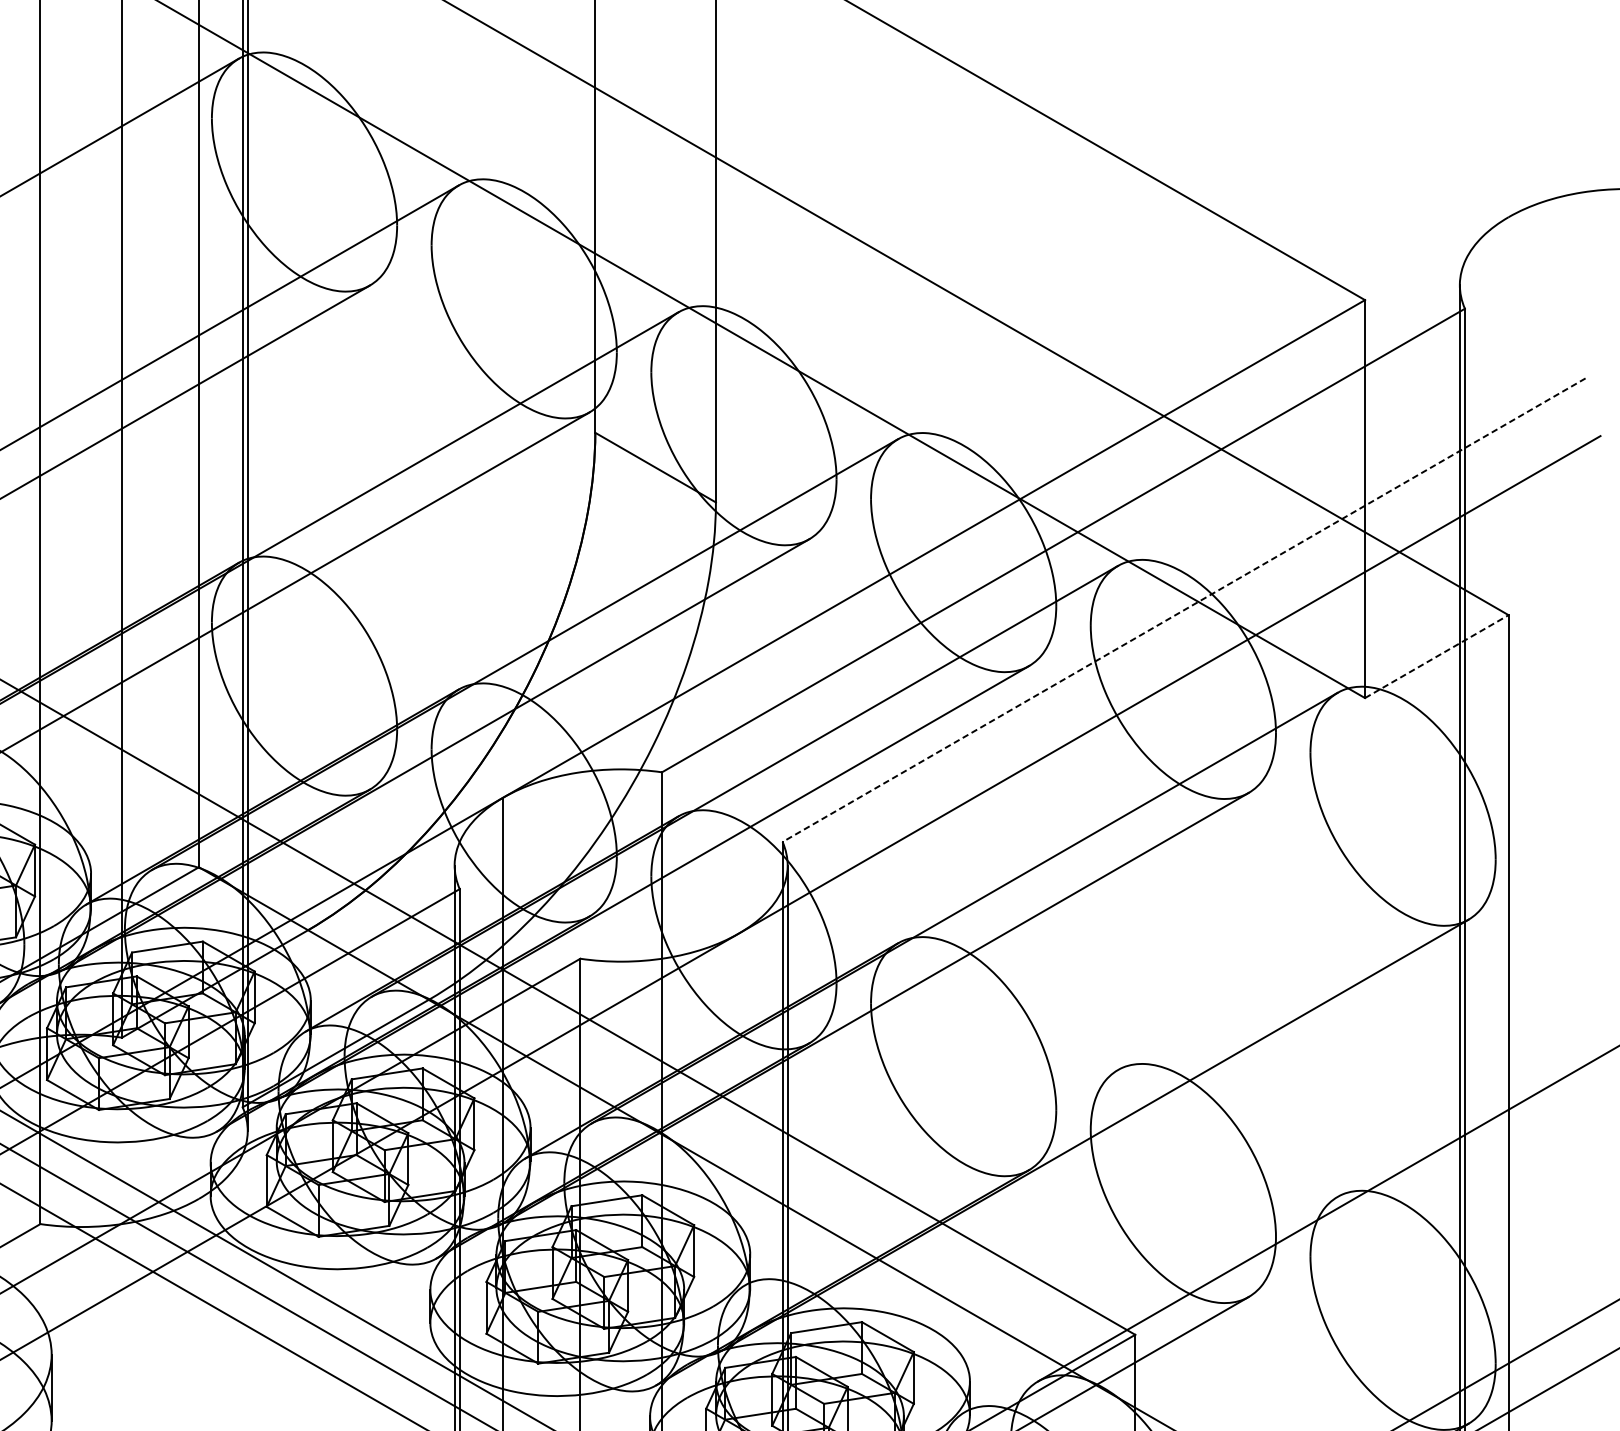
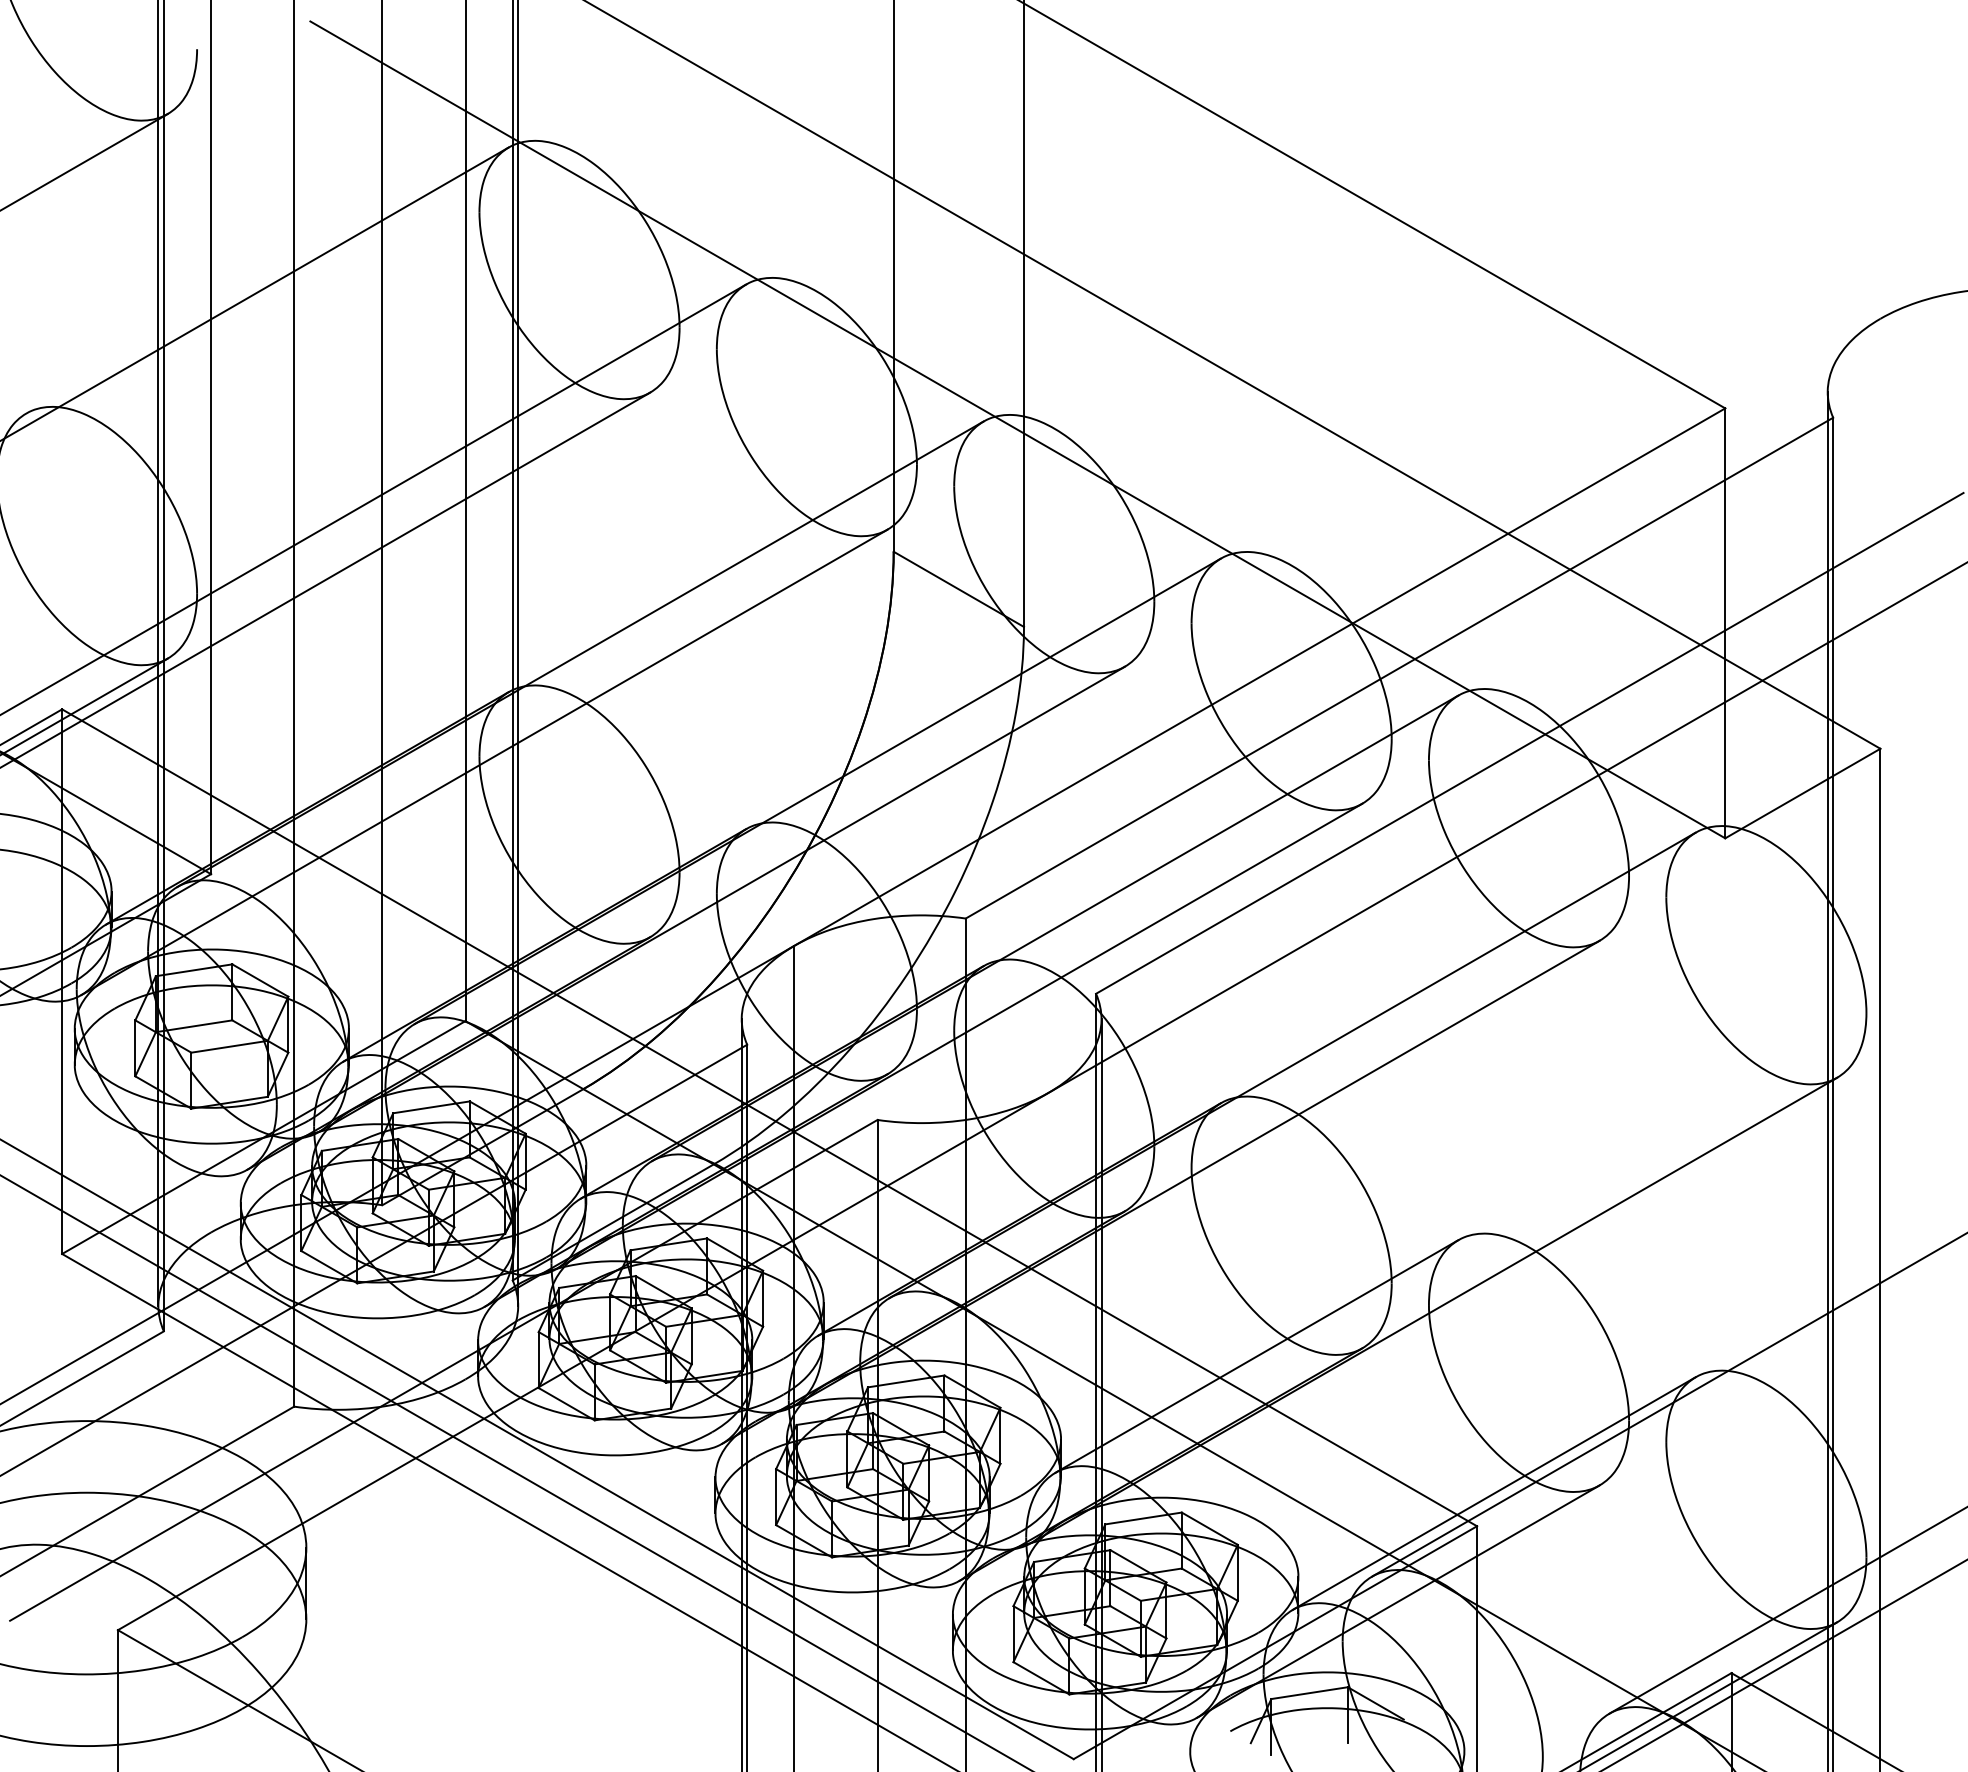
line: (1183, 610) -> (1529, 743), dashed -> solid
line: (1436, 656) -> (1802, 793), dashed -> solid
line: (931, 1177) -> (1256, 1356), added
line: (1150, 1304) -> (1493, 1493), added

